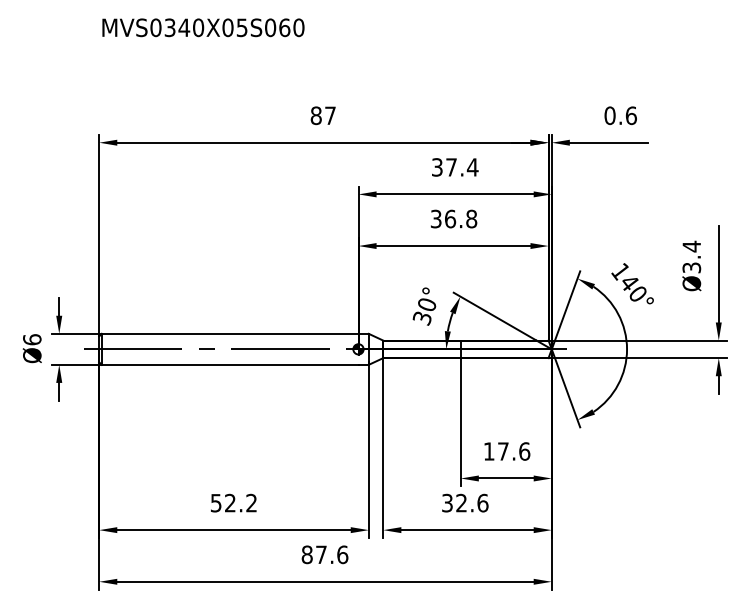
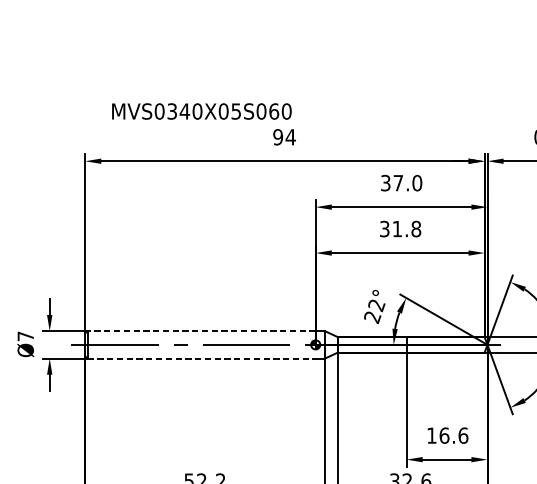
text: (203, 27) -> (201, 111), moved
text: (323, 115) -> (284, 137), 87 -> 94
text: (472, 167) -> (417, 183), 37.4 -> 37.0
text: (450, 218) -> (397, 228), 36.8 -> 31.8
text: (424, 311) -> (374, 311), 30° -> 22°
line: (229, 333) -> (201, 330), solid -> dashed
text: (32, 339) -> (25, 336), Ø6 -> Ø7
line: (230, 364) -> (201, 358), solid -> dashed
text: (503, 451) -> (444, 435), 17.6 -> 16.6

